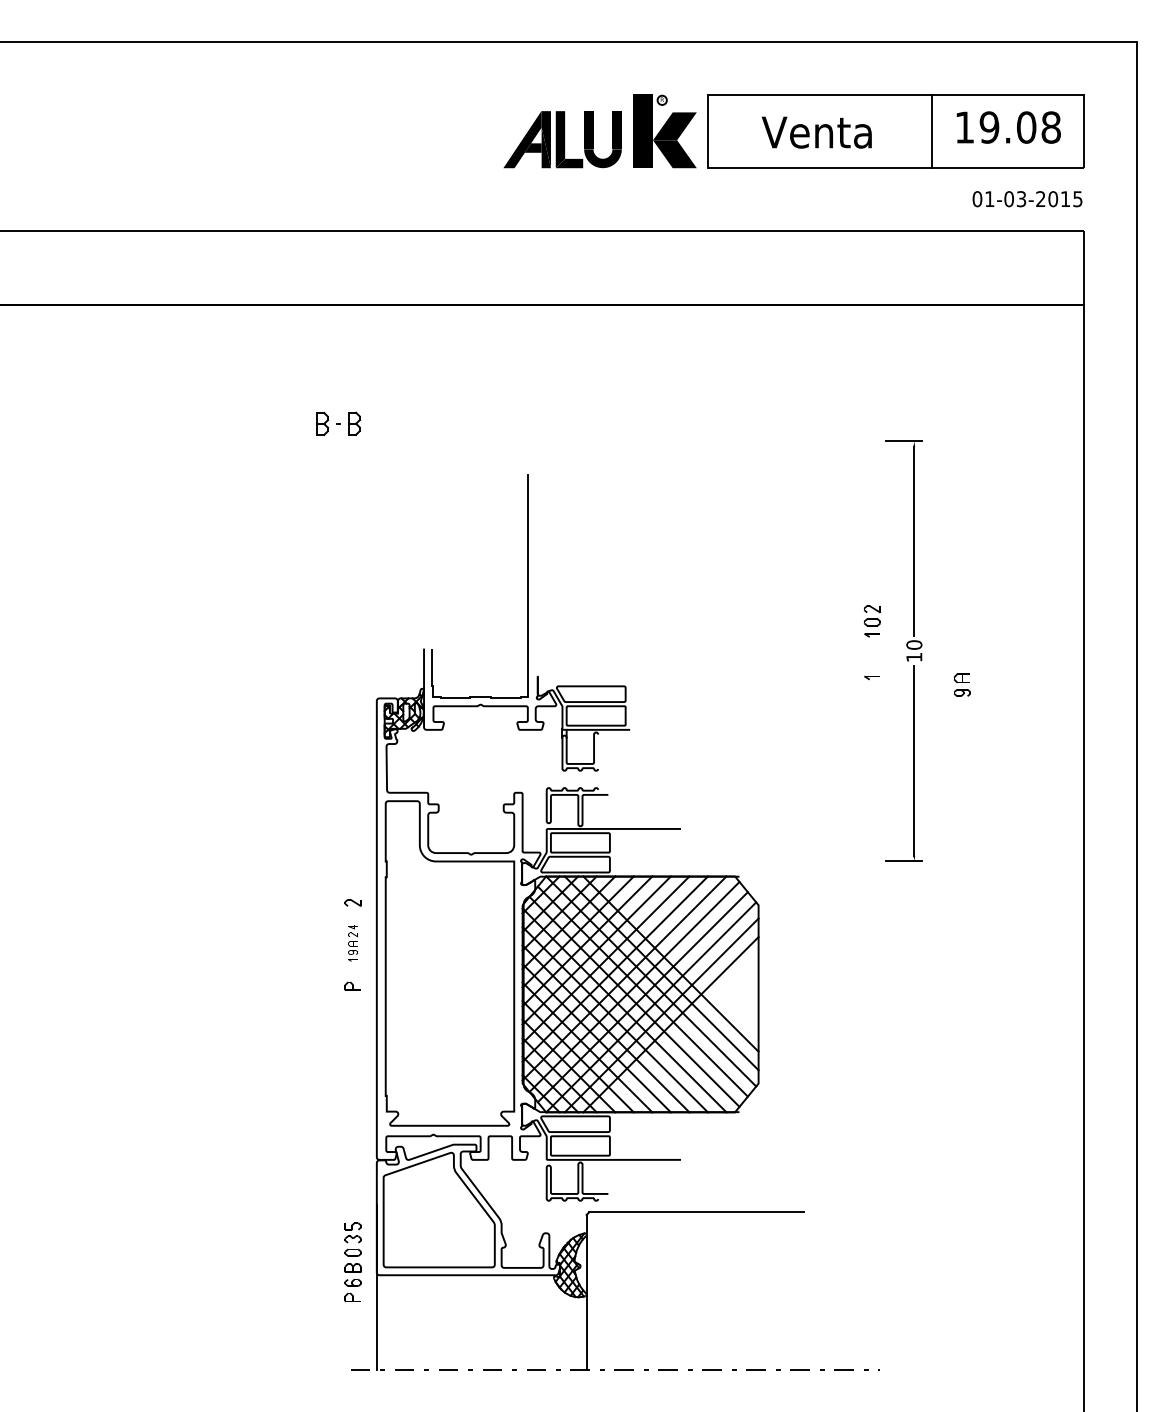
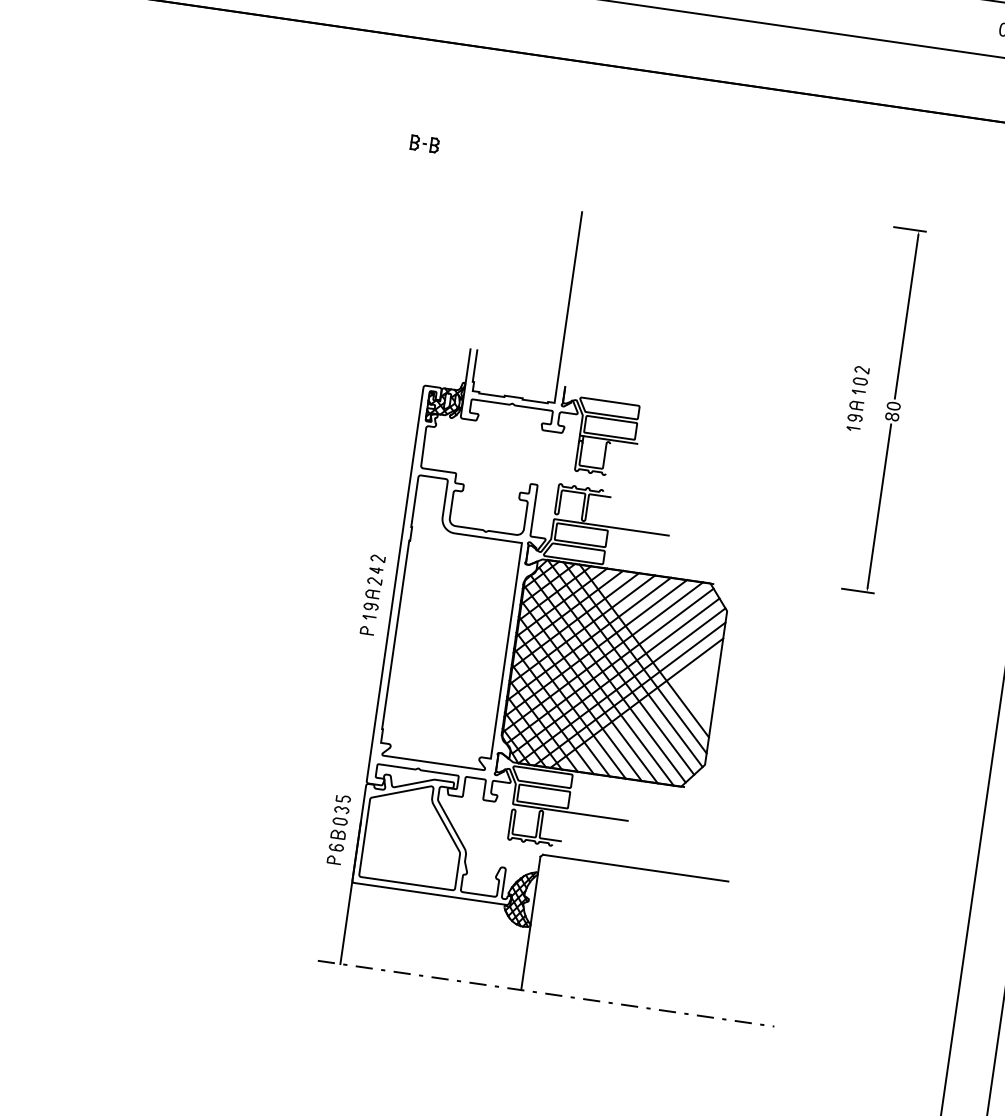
part: (338, 423) -> (424, 143), size x0.71
text: (914, 657) -> (892, 416), 10 -> 80
part: (961, 684) -> (855, 410), moved
part: (352, 943) -> (372, 593), size x1.67
part: (352, 1261) -> (338, 829), moved

